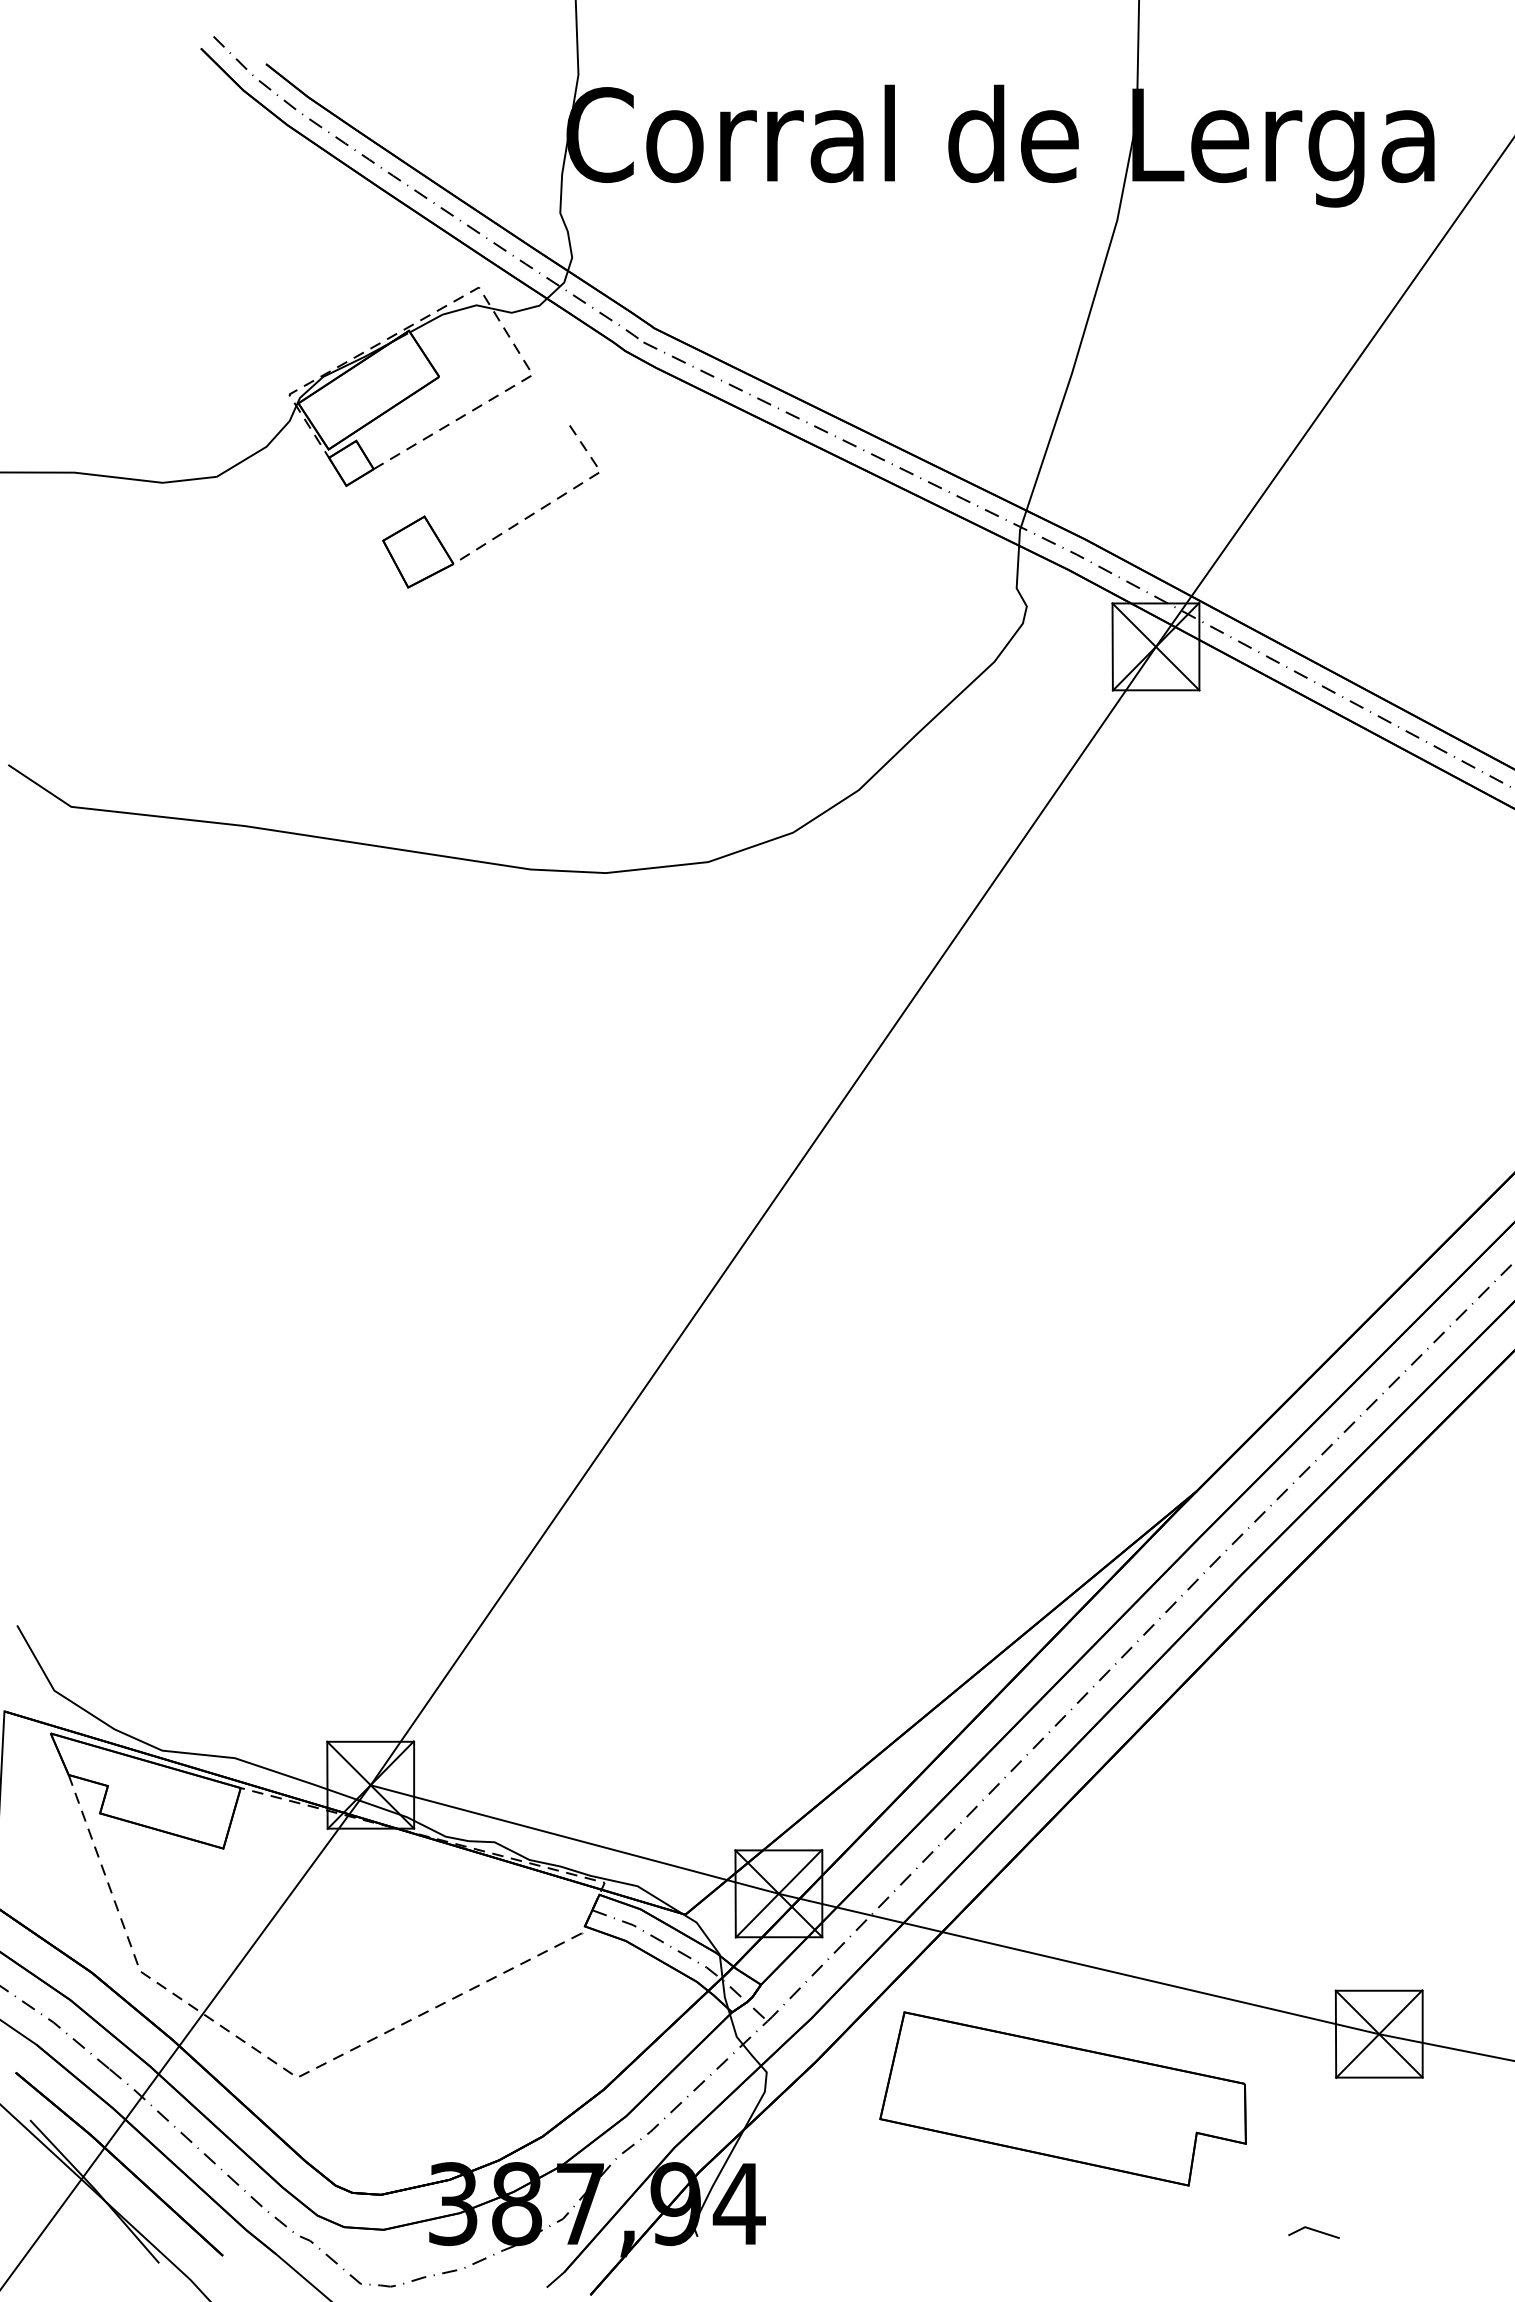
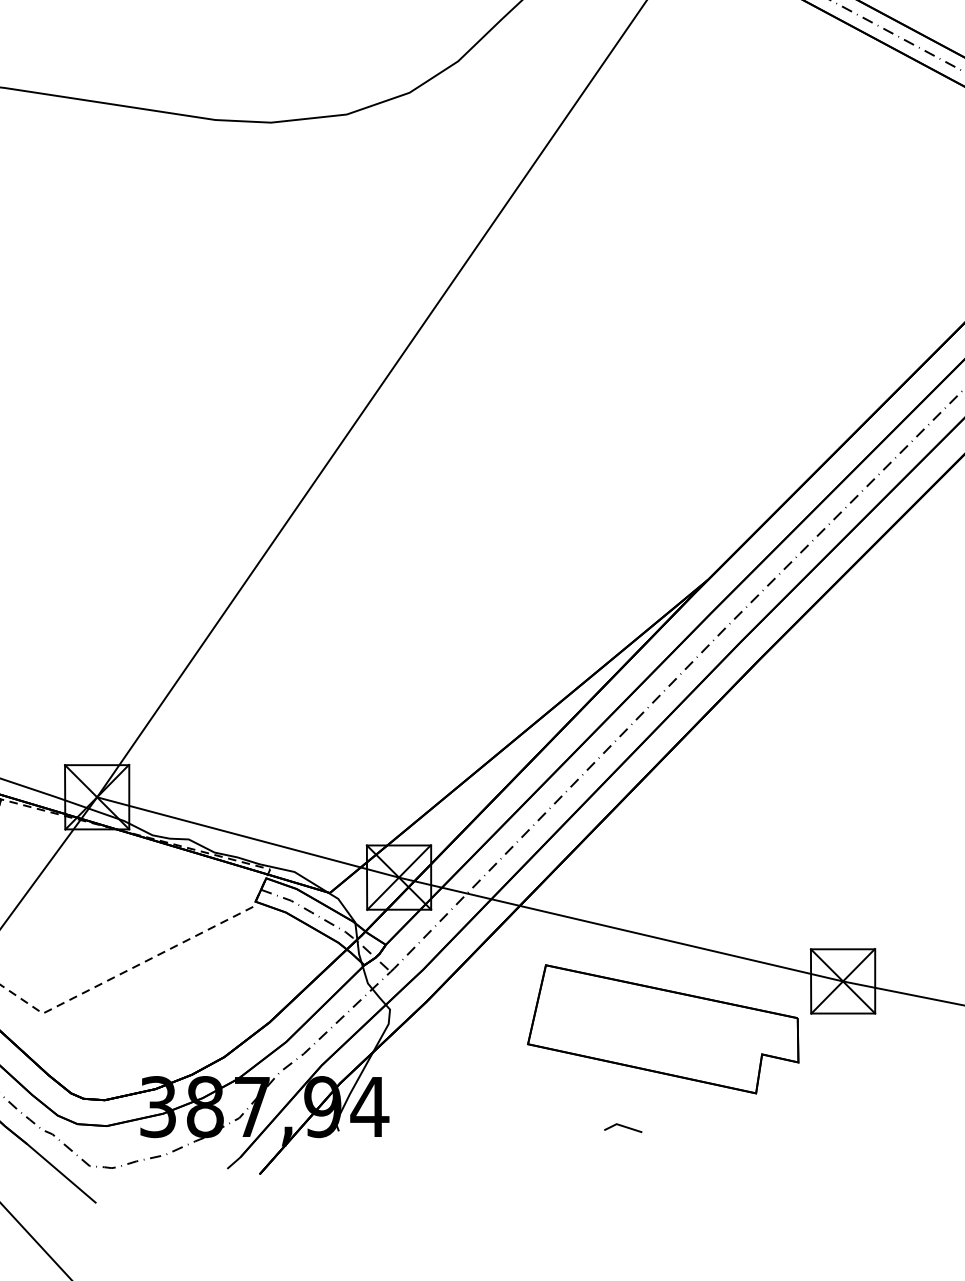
part: (1062, 2098) -> (662, 1028), moved
line: (1314, 2231) -> (623, 1127), moved

